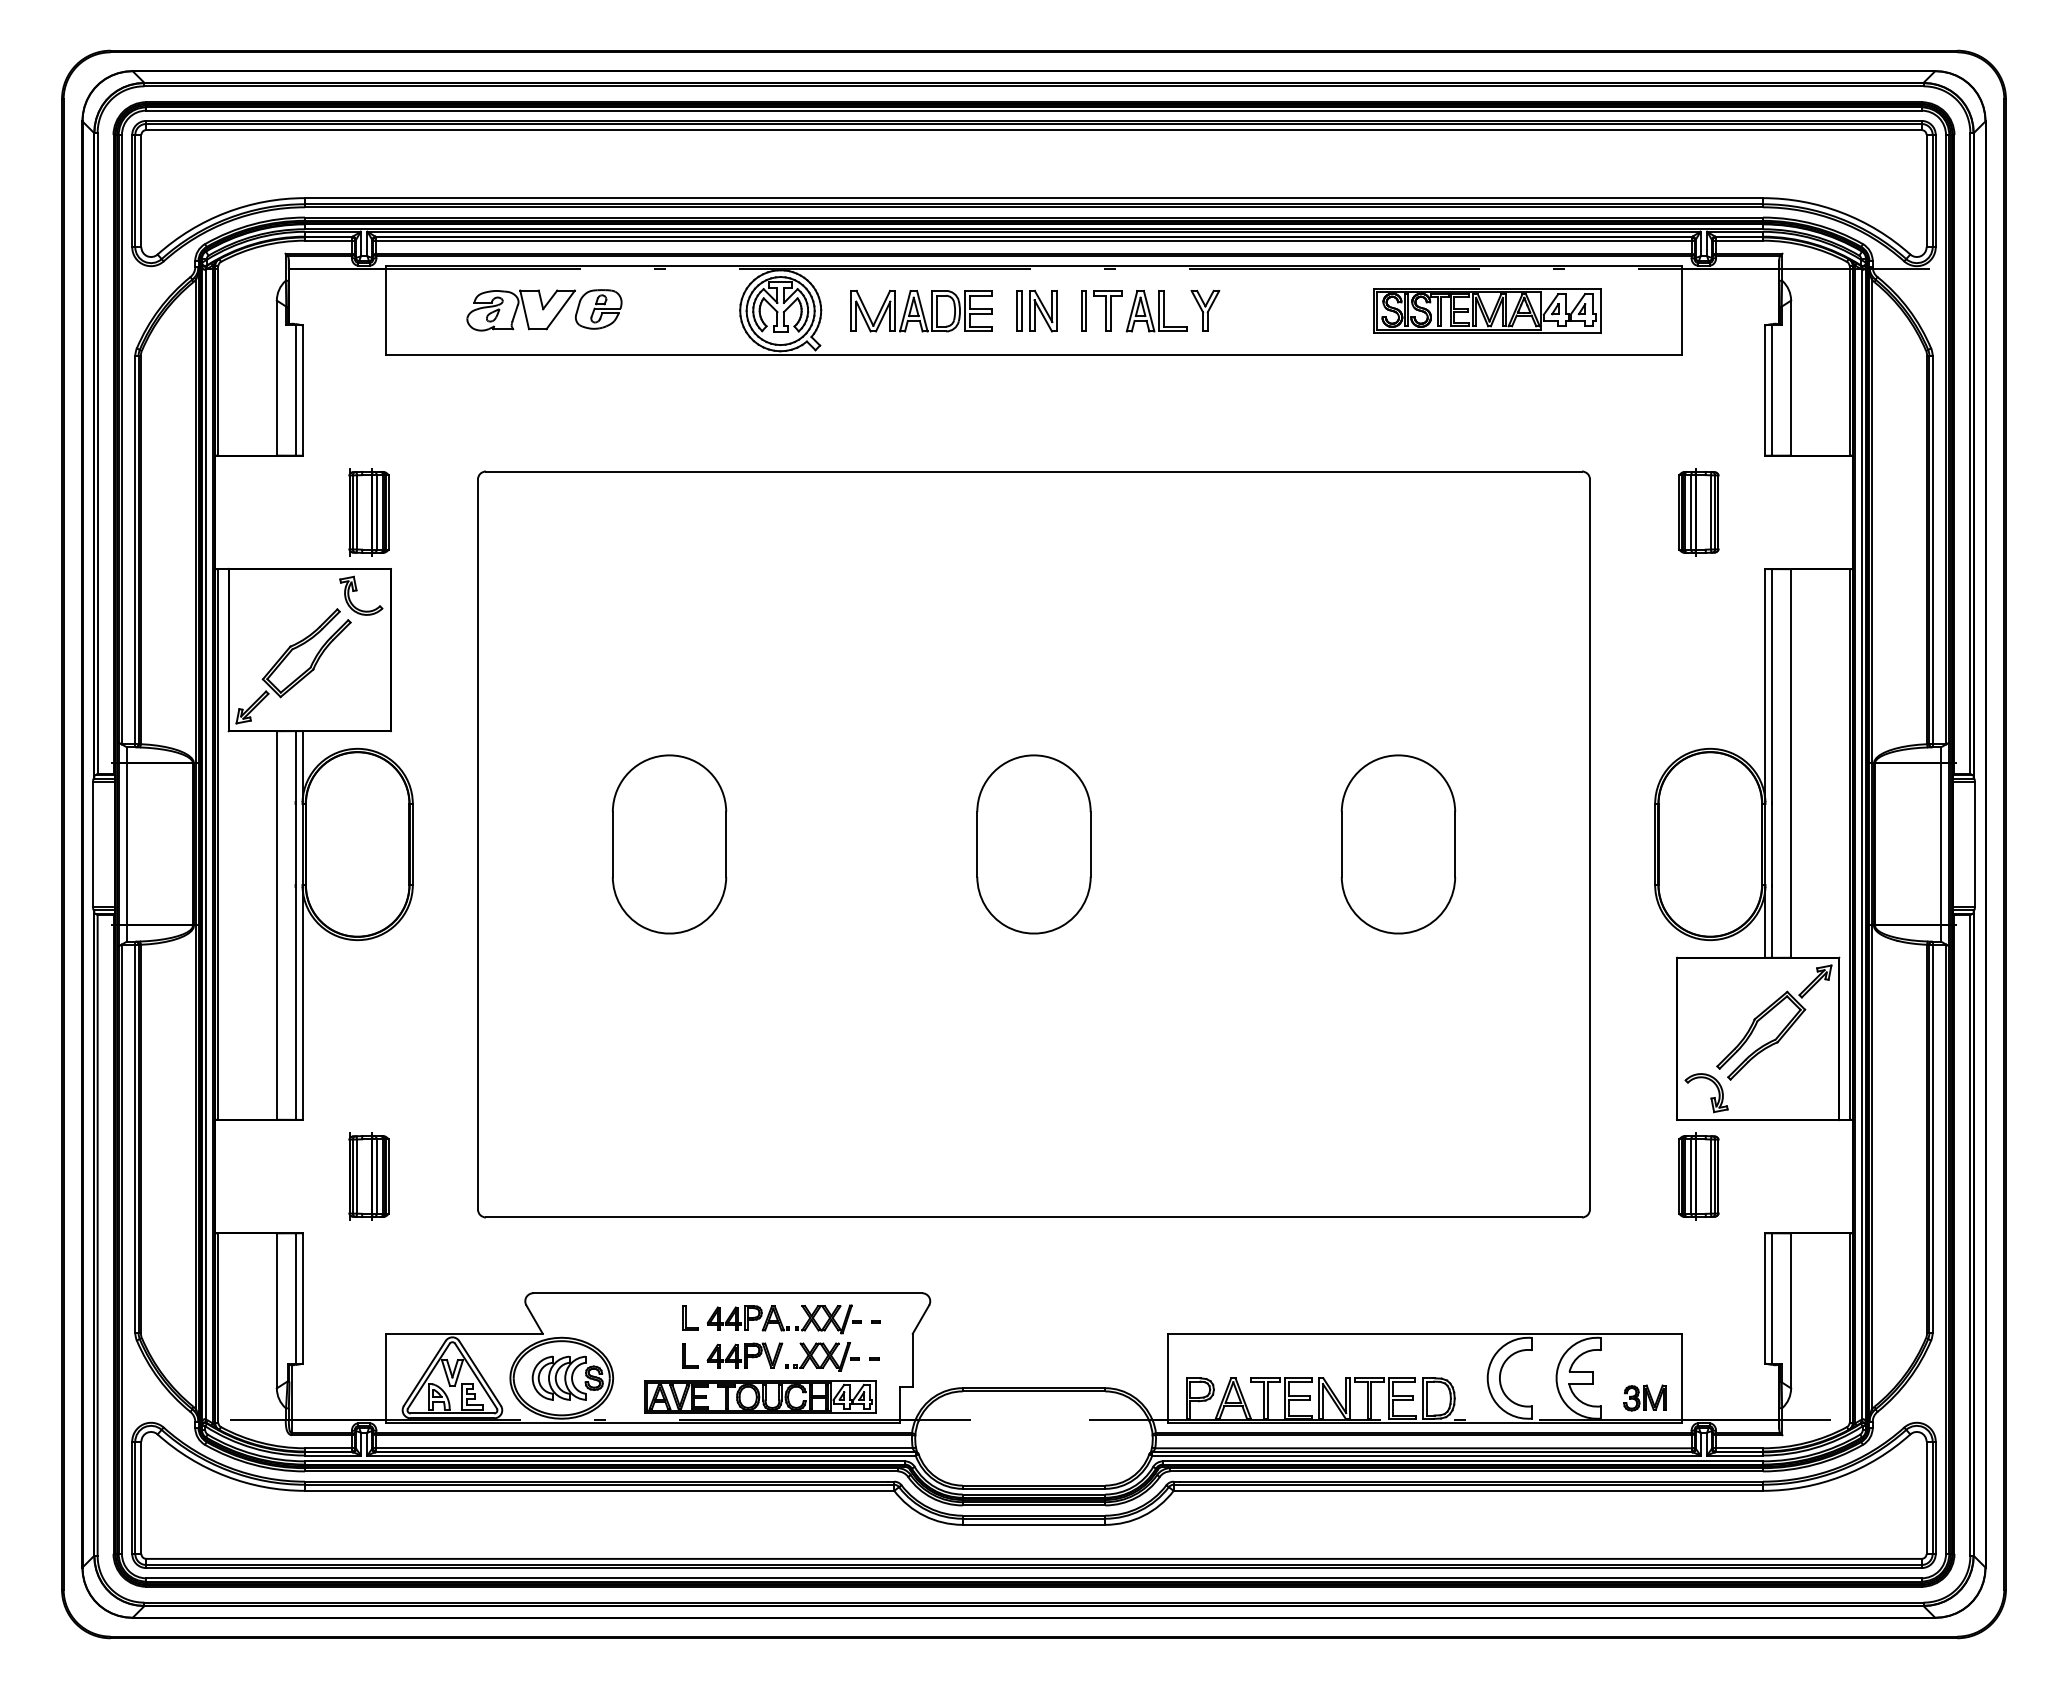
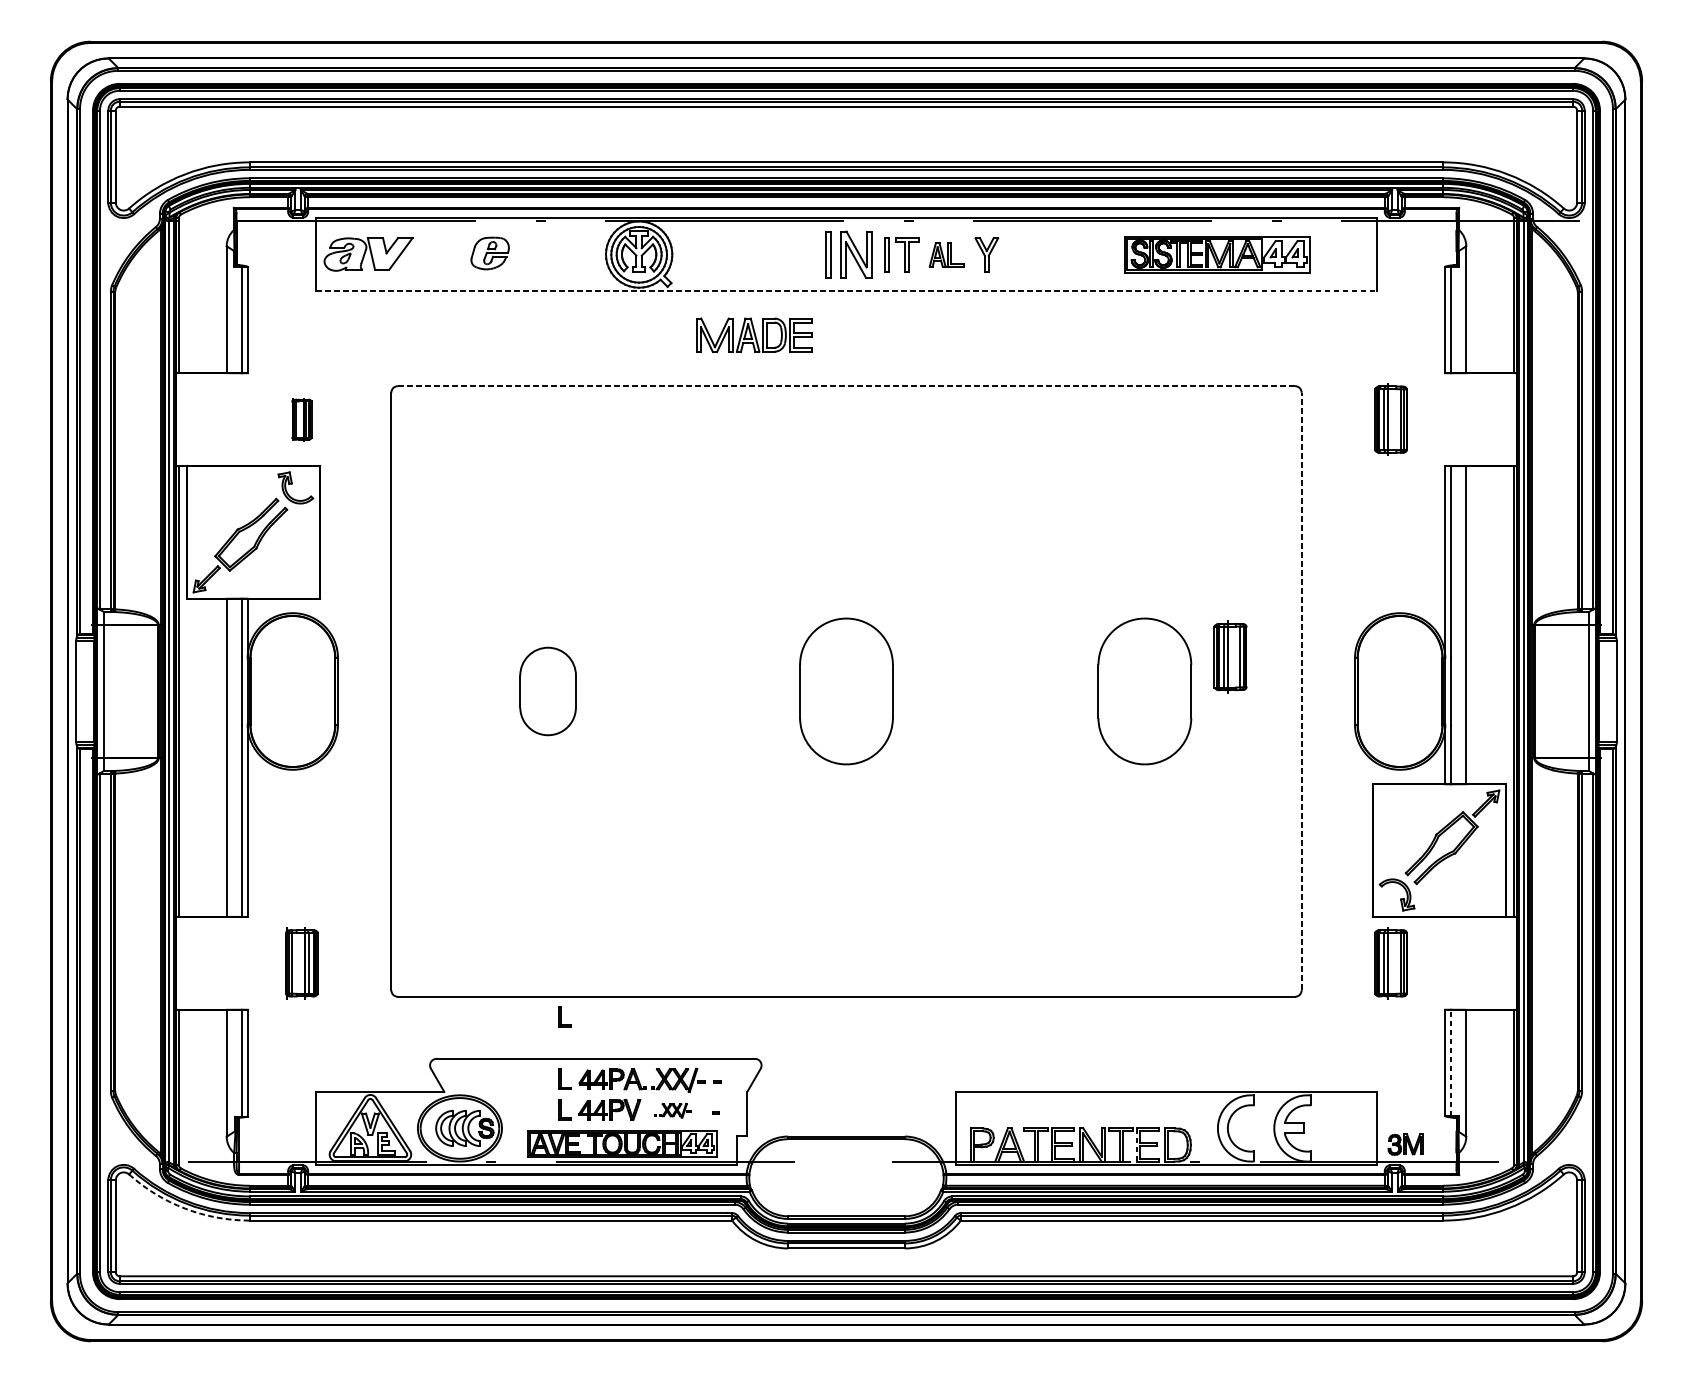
part: (520, 310) -> (368, 254), moved
part: (921, 311) -> (754, 335), moved
part: (1036, 311) -> (848, 255), size x1.4
part: (1156, 311) -> (946, 255), size x0.7
line: (1033, 355) -> (846, 291), solid -> dashed
line: (1033, 471) -> (846, 386), solid -> dashed
part: (368, 512) -> (301, 419), size x0.6
part: (1502, 802) -> (1230, 657), added
part: (669, 844) -> (548, 691), size x0.6
line: (1590, 844) -> (1302, 691), solid -> dashed
part: (690, 1241) -> (565, 1016), added
line: (1772, 1297) -> (1451, 1062), solid -> dashed
part: (822, 1356) -> (673, 1110), size x0.6
part: (1644, 1397) -> (1405, 1144), moved
line: (1388, 1399) -> (1136, 1145), solid -> dashed
arc: (226, 1476) -> (185, 1208), solid -> dashed

